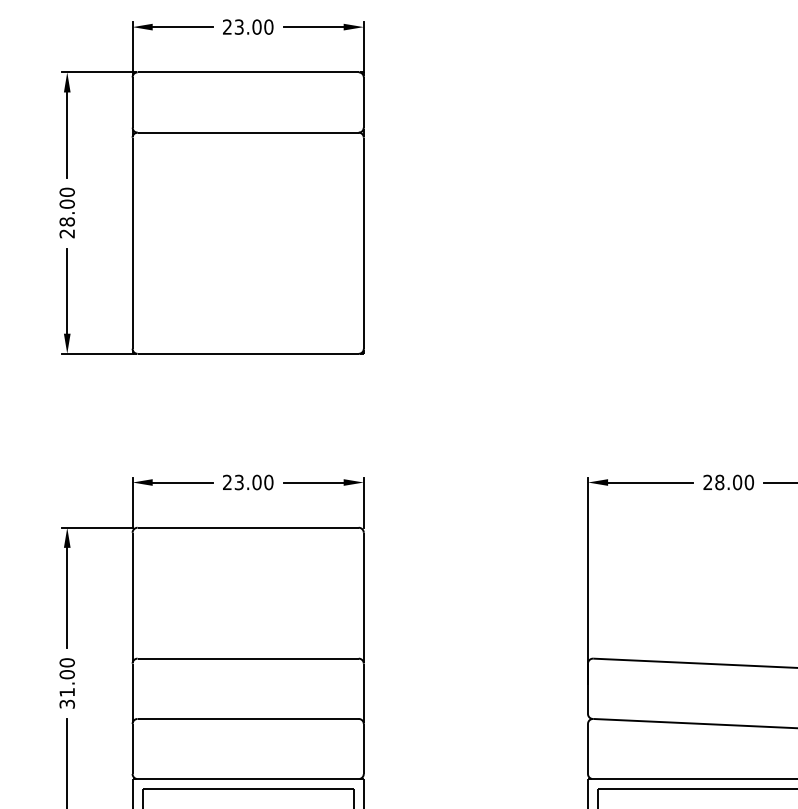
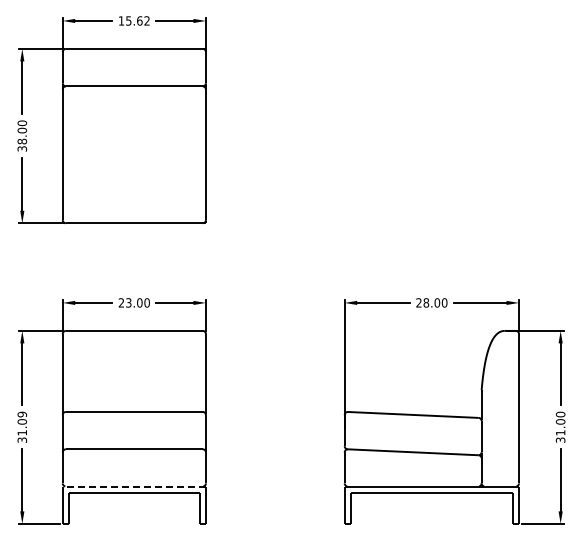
text: (246, 26) -> (133, 20), 23.00 -> 15.62
text: (67, 233) -> (22, 148), 28.00 -> 38.00
text: (67, 662) -> (22, 414), 31.00 -> 31.09
line: (248, 779) -> (134, 486), solid -> dashed

